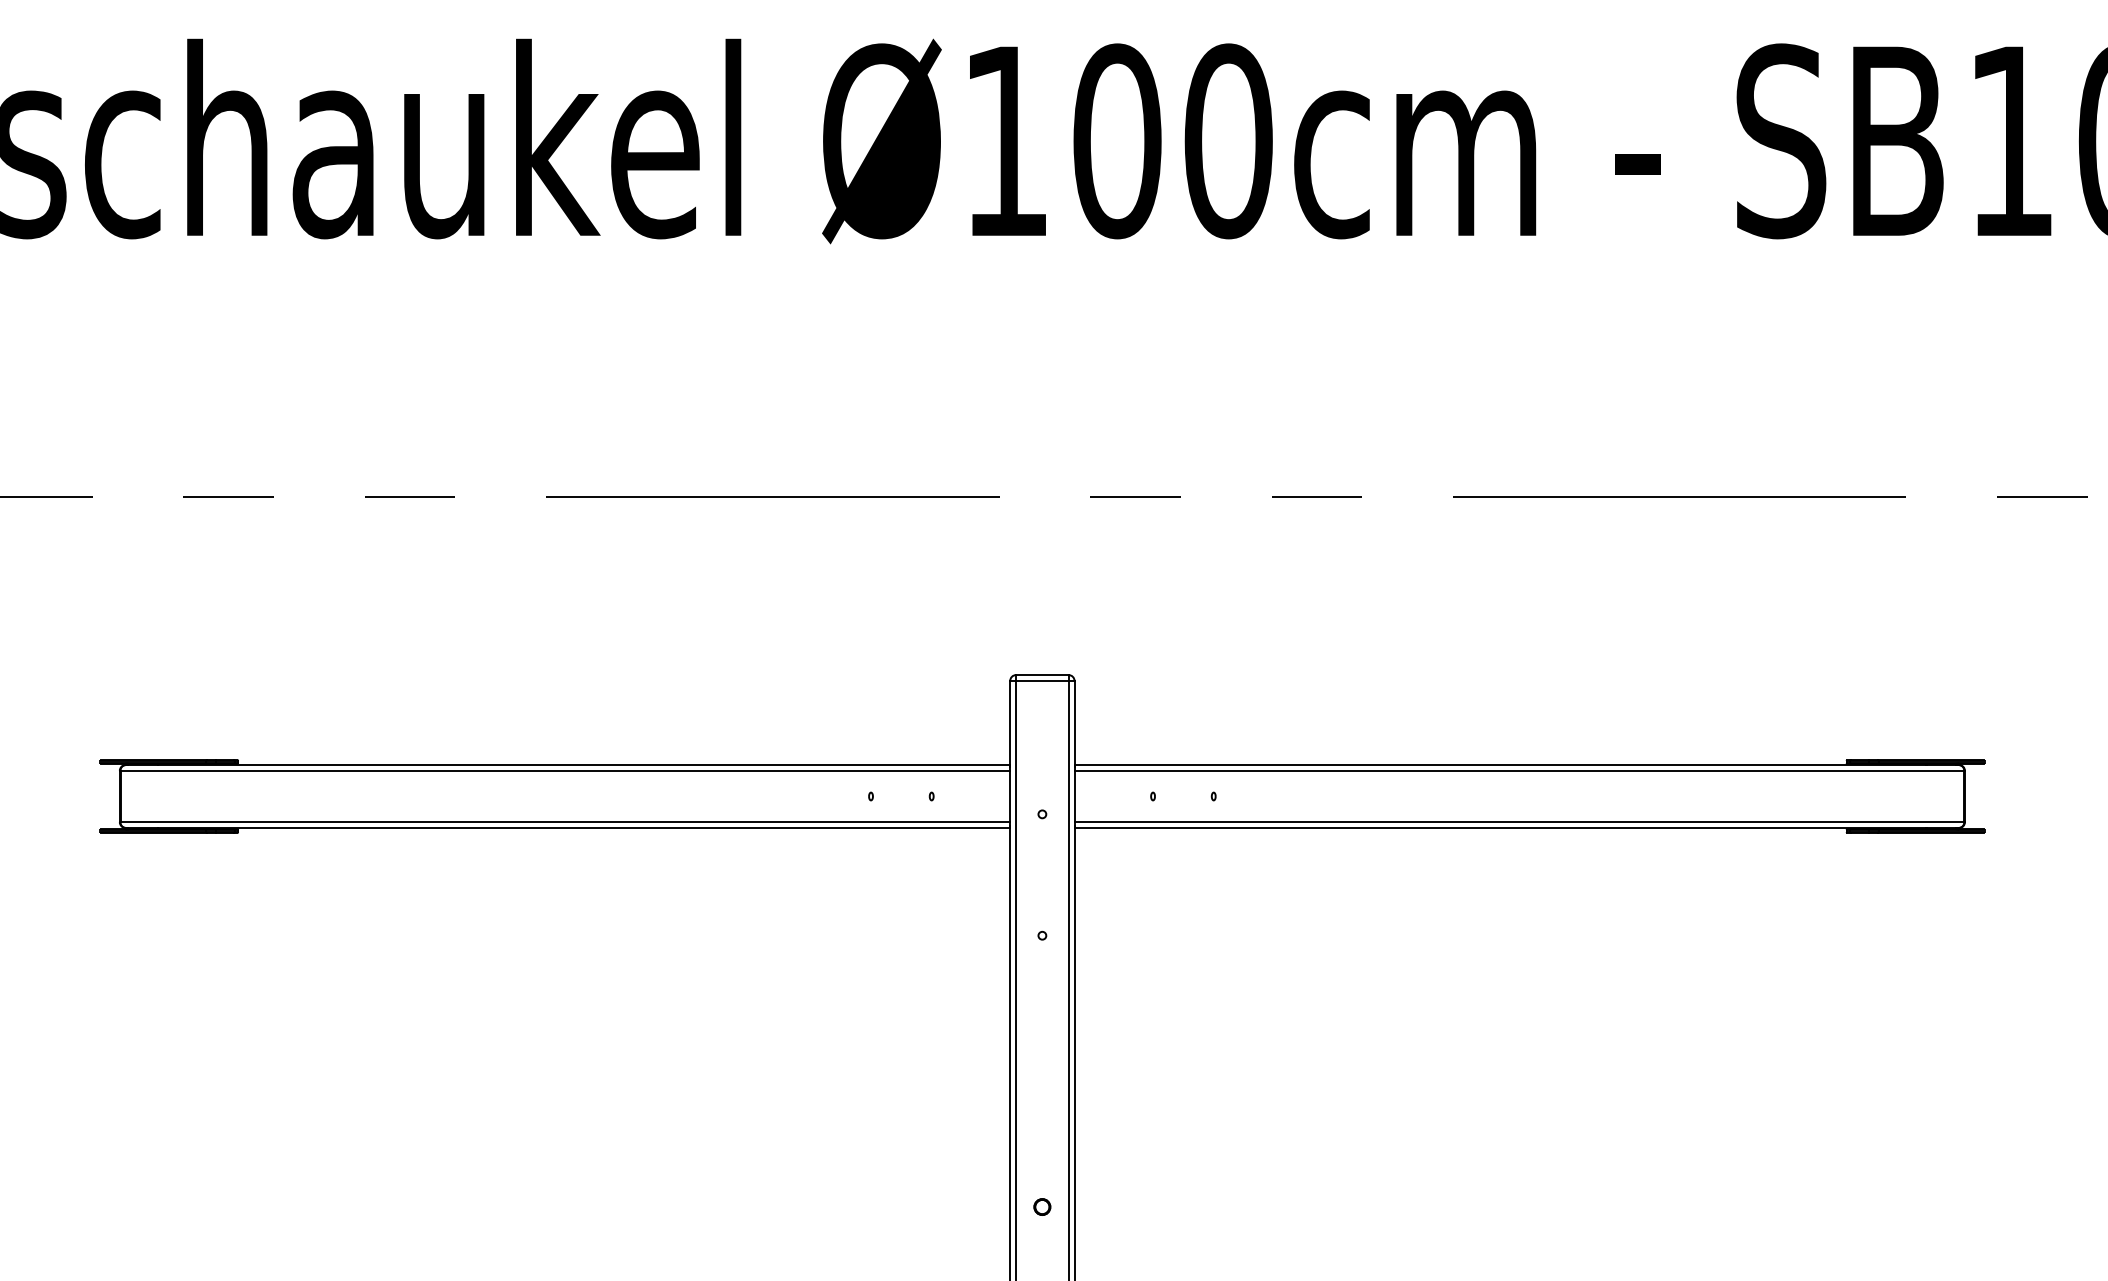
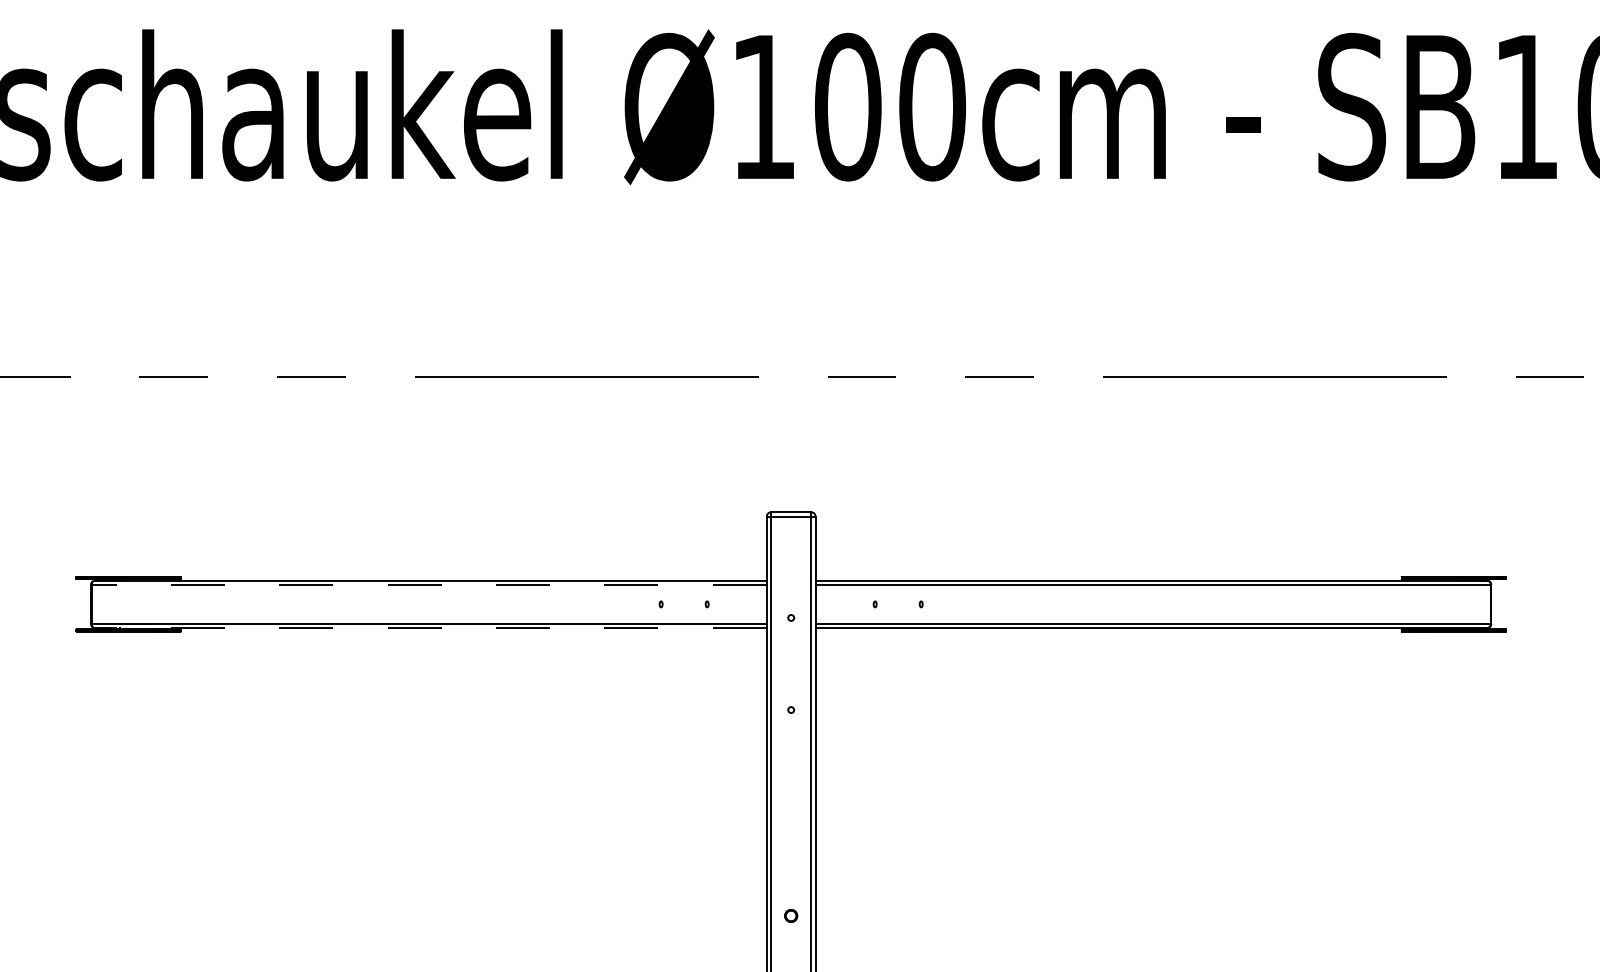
line: (565, 770) -> (429, 584), solid -> dashed
line: (567, 827) -> (430, 627), solid -> dashed

